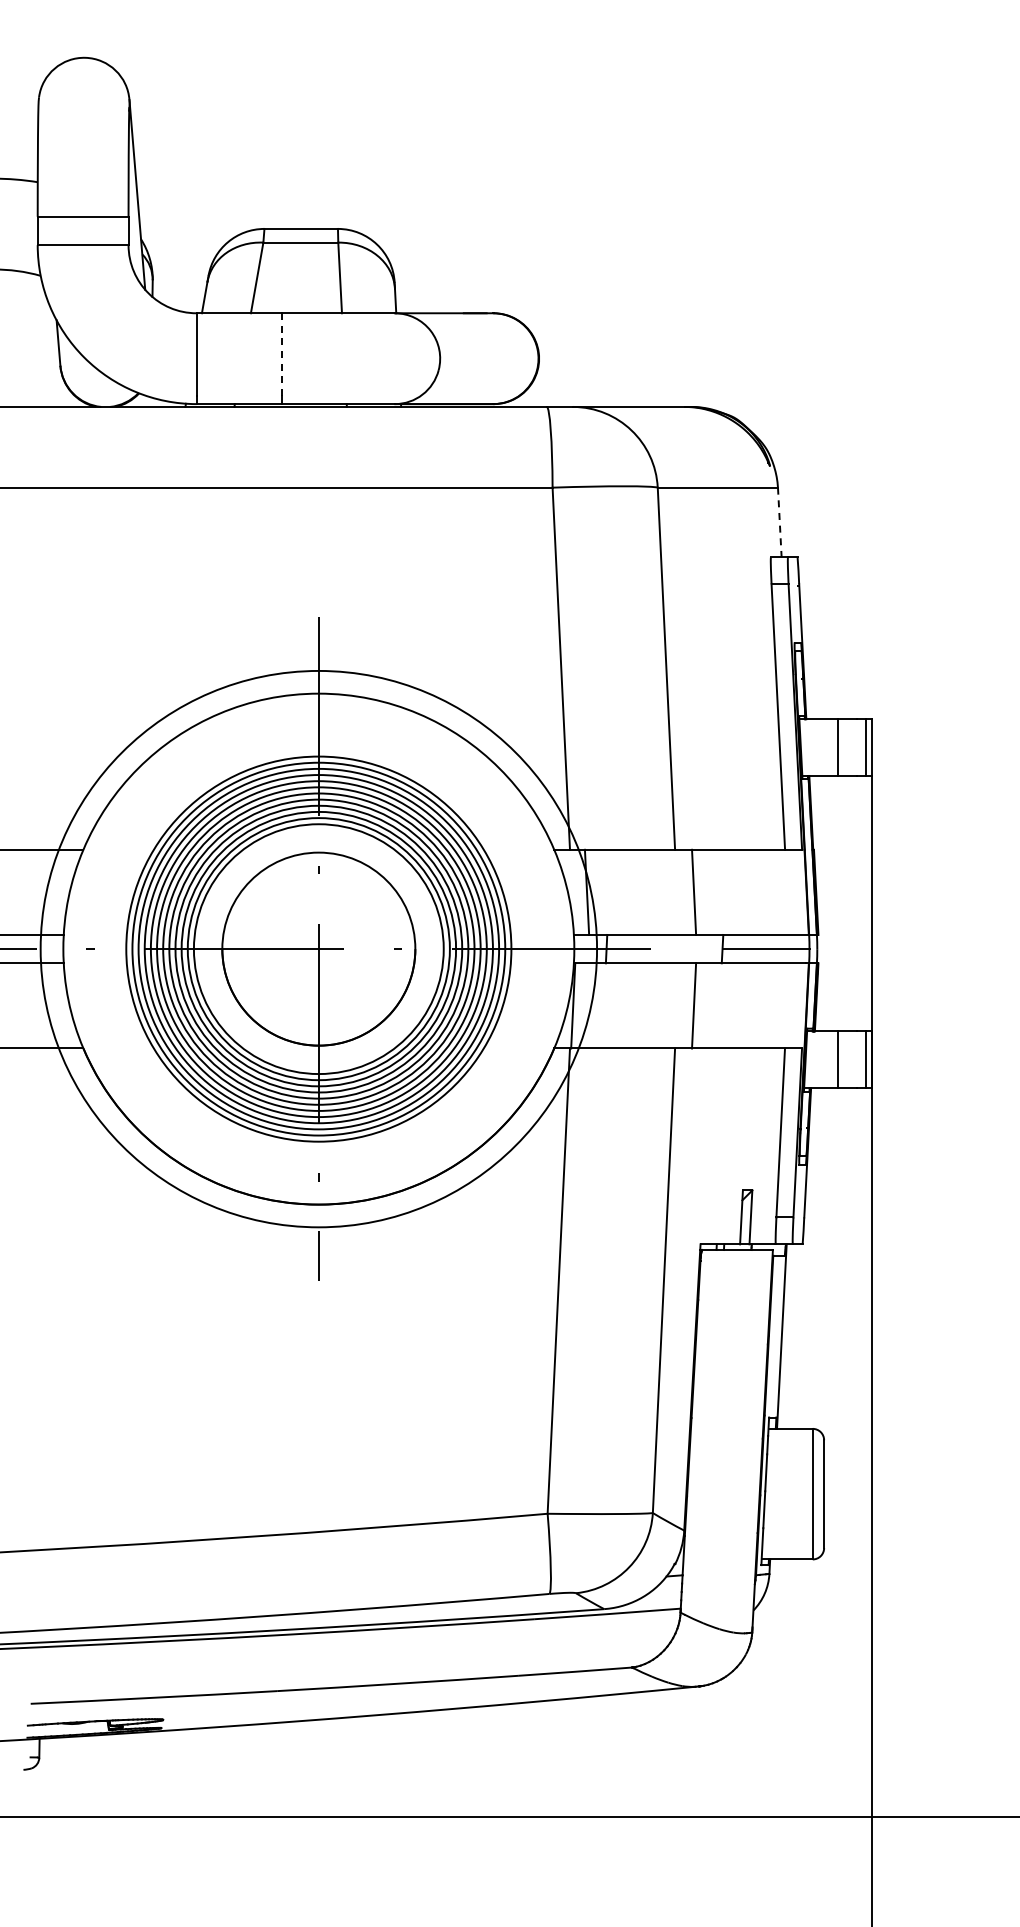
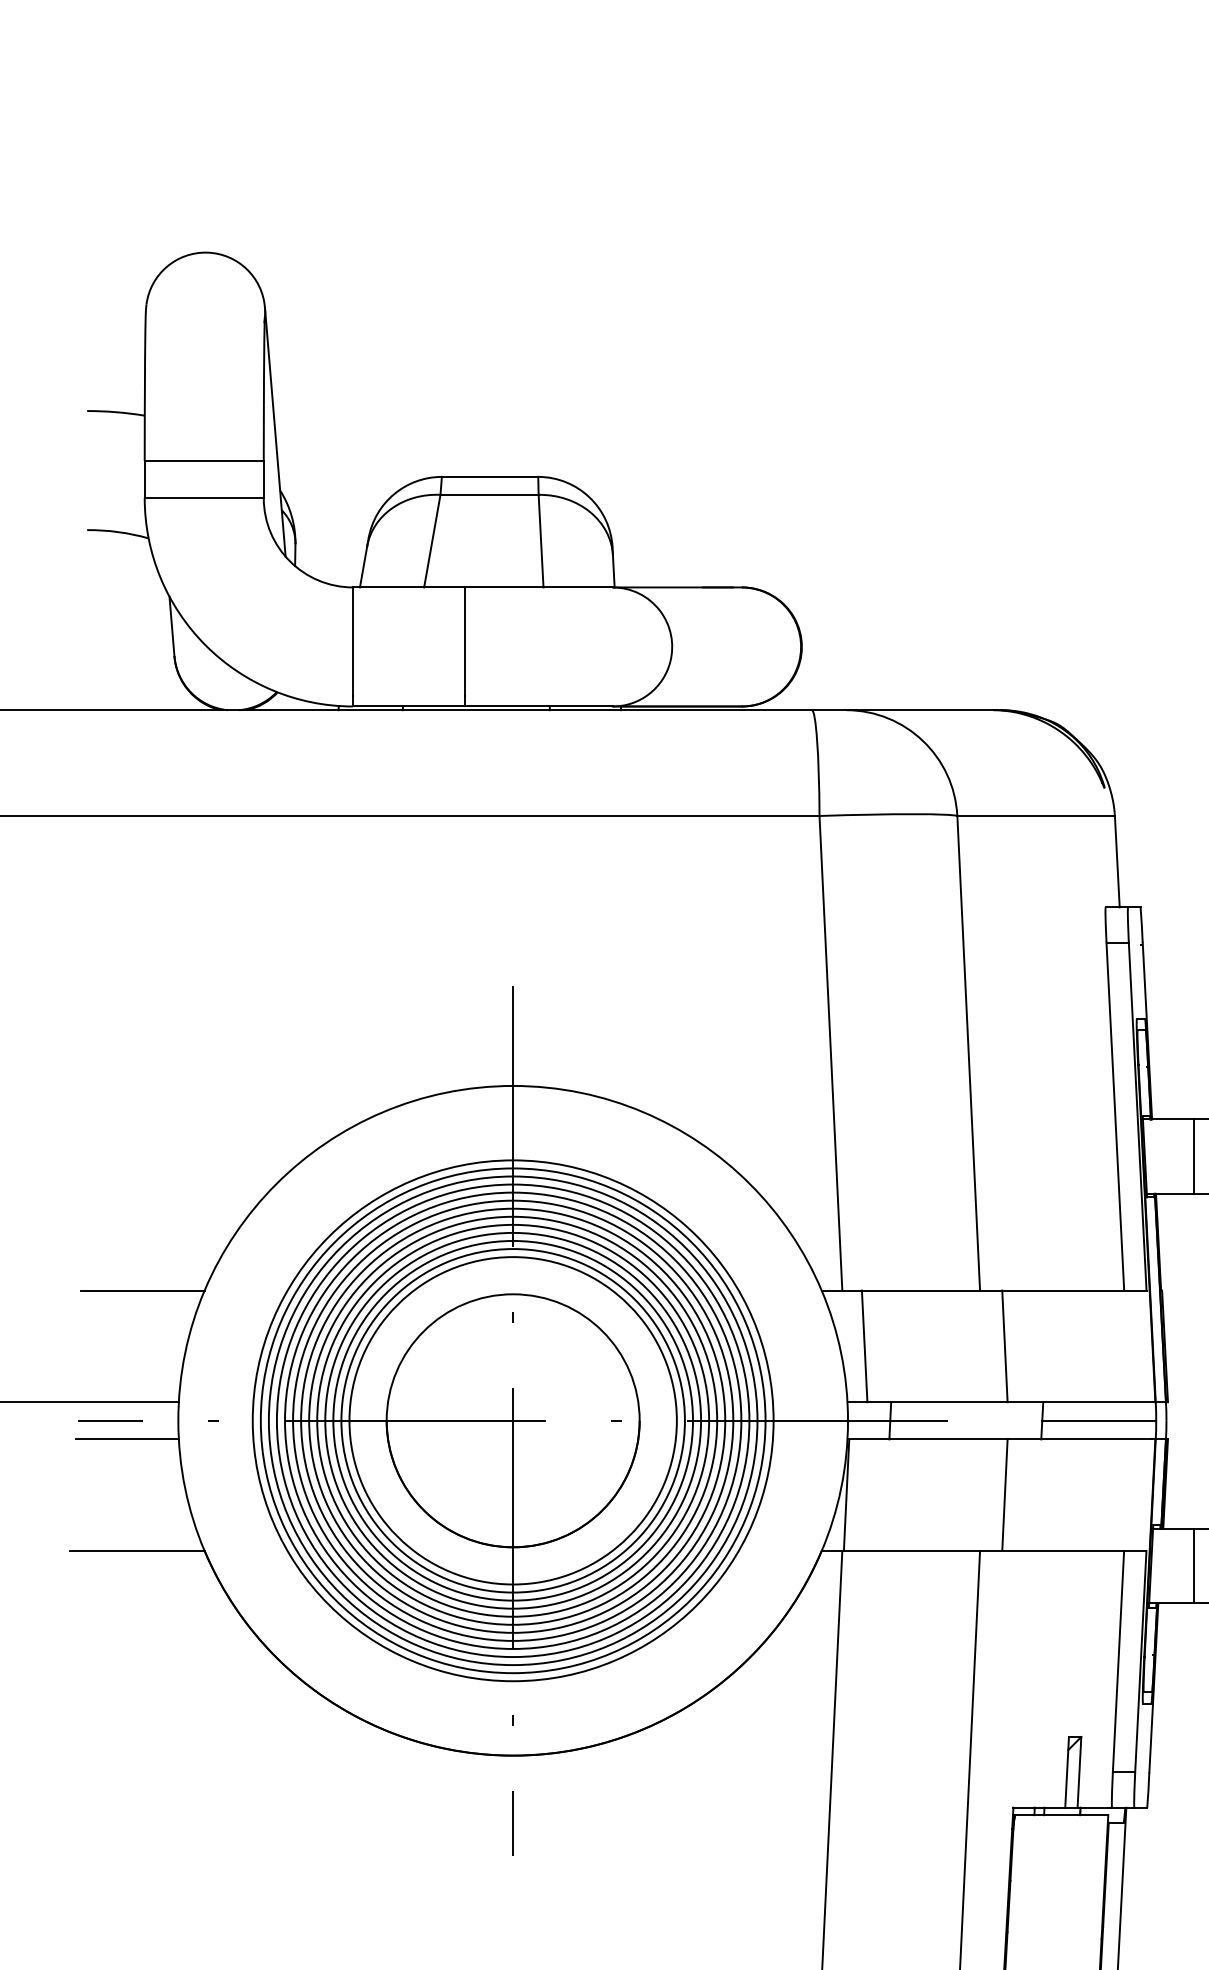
line: (281, 354) -> (464, 641), dashed -> solid
line: (779, 522) -> (1116, 861), dashed -> solid
circle: (318, 948) -> (512, 1419), size x0.71

